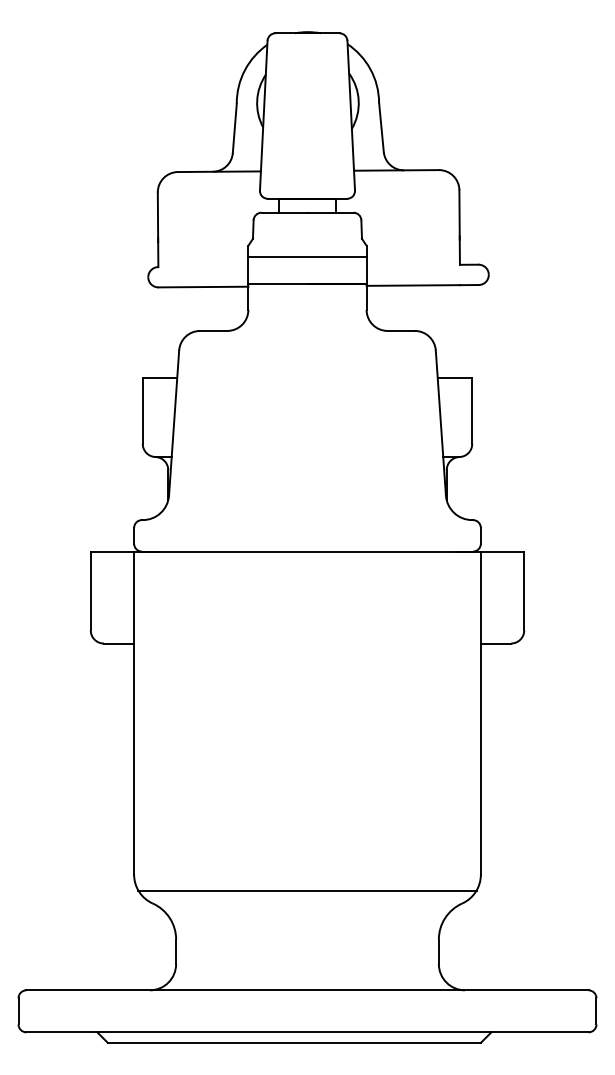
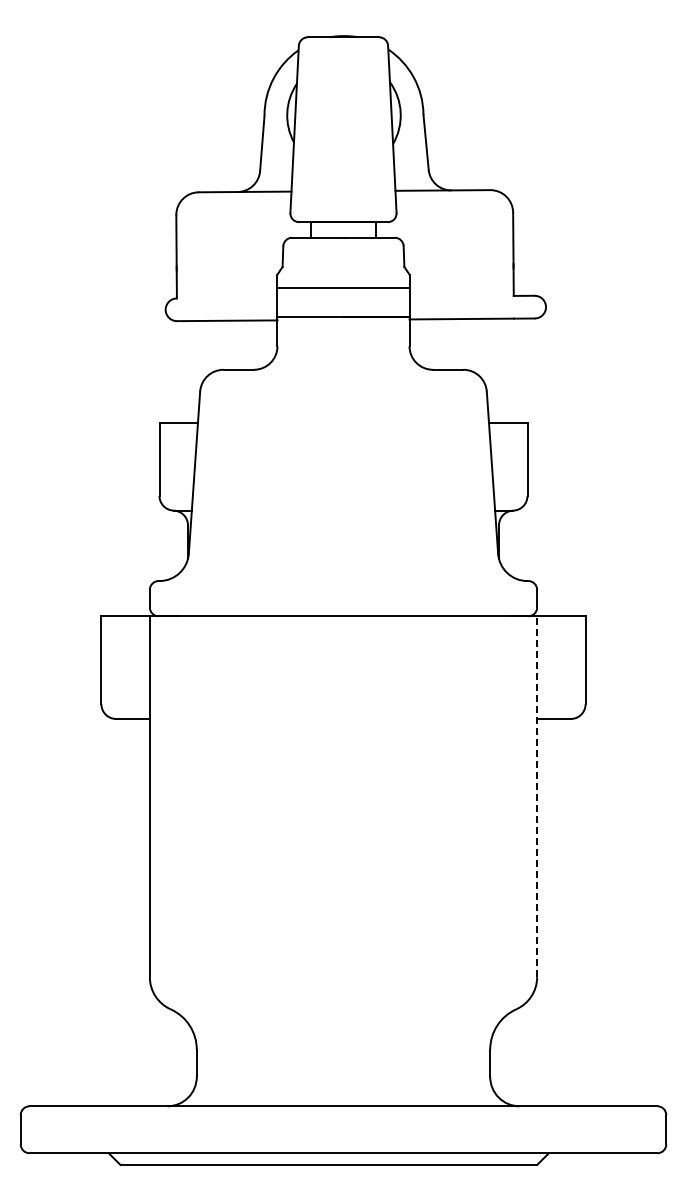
line: (481, 712) -> (537, 796), solid -> dashed
line: (307, 890) -> (343, 994), removed

